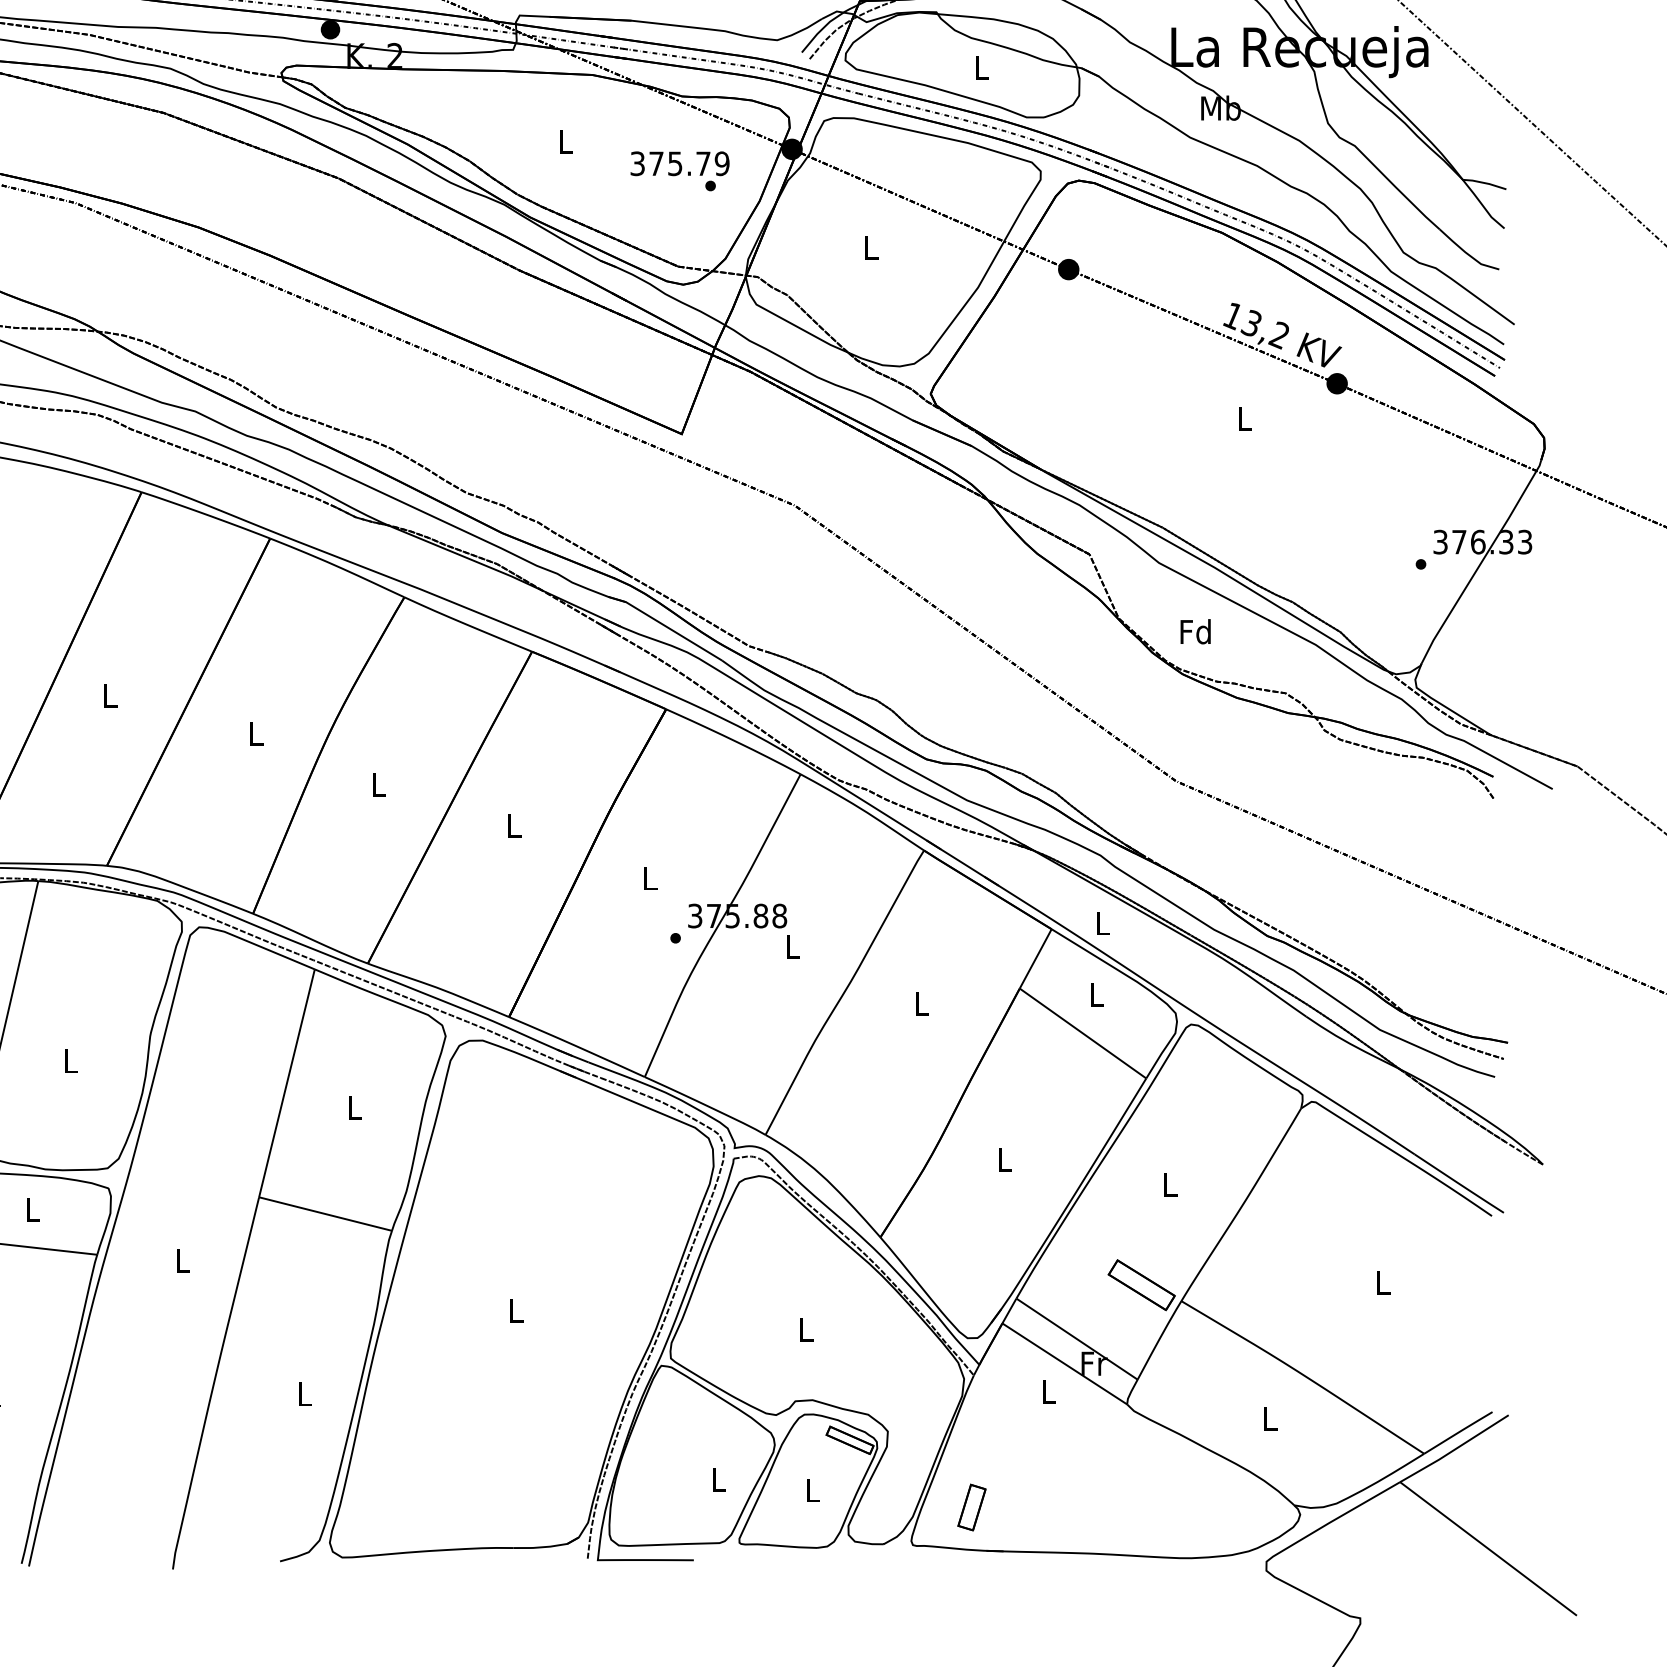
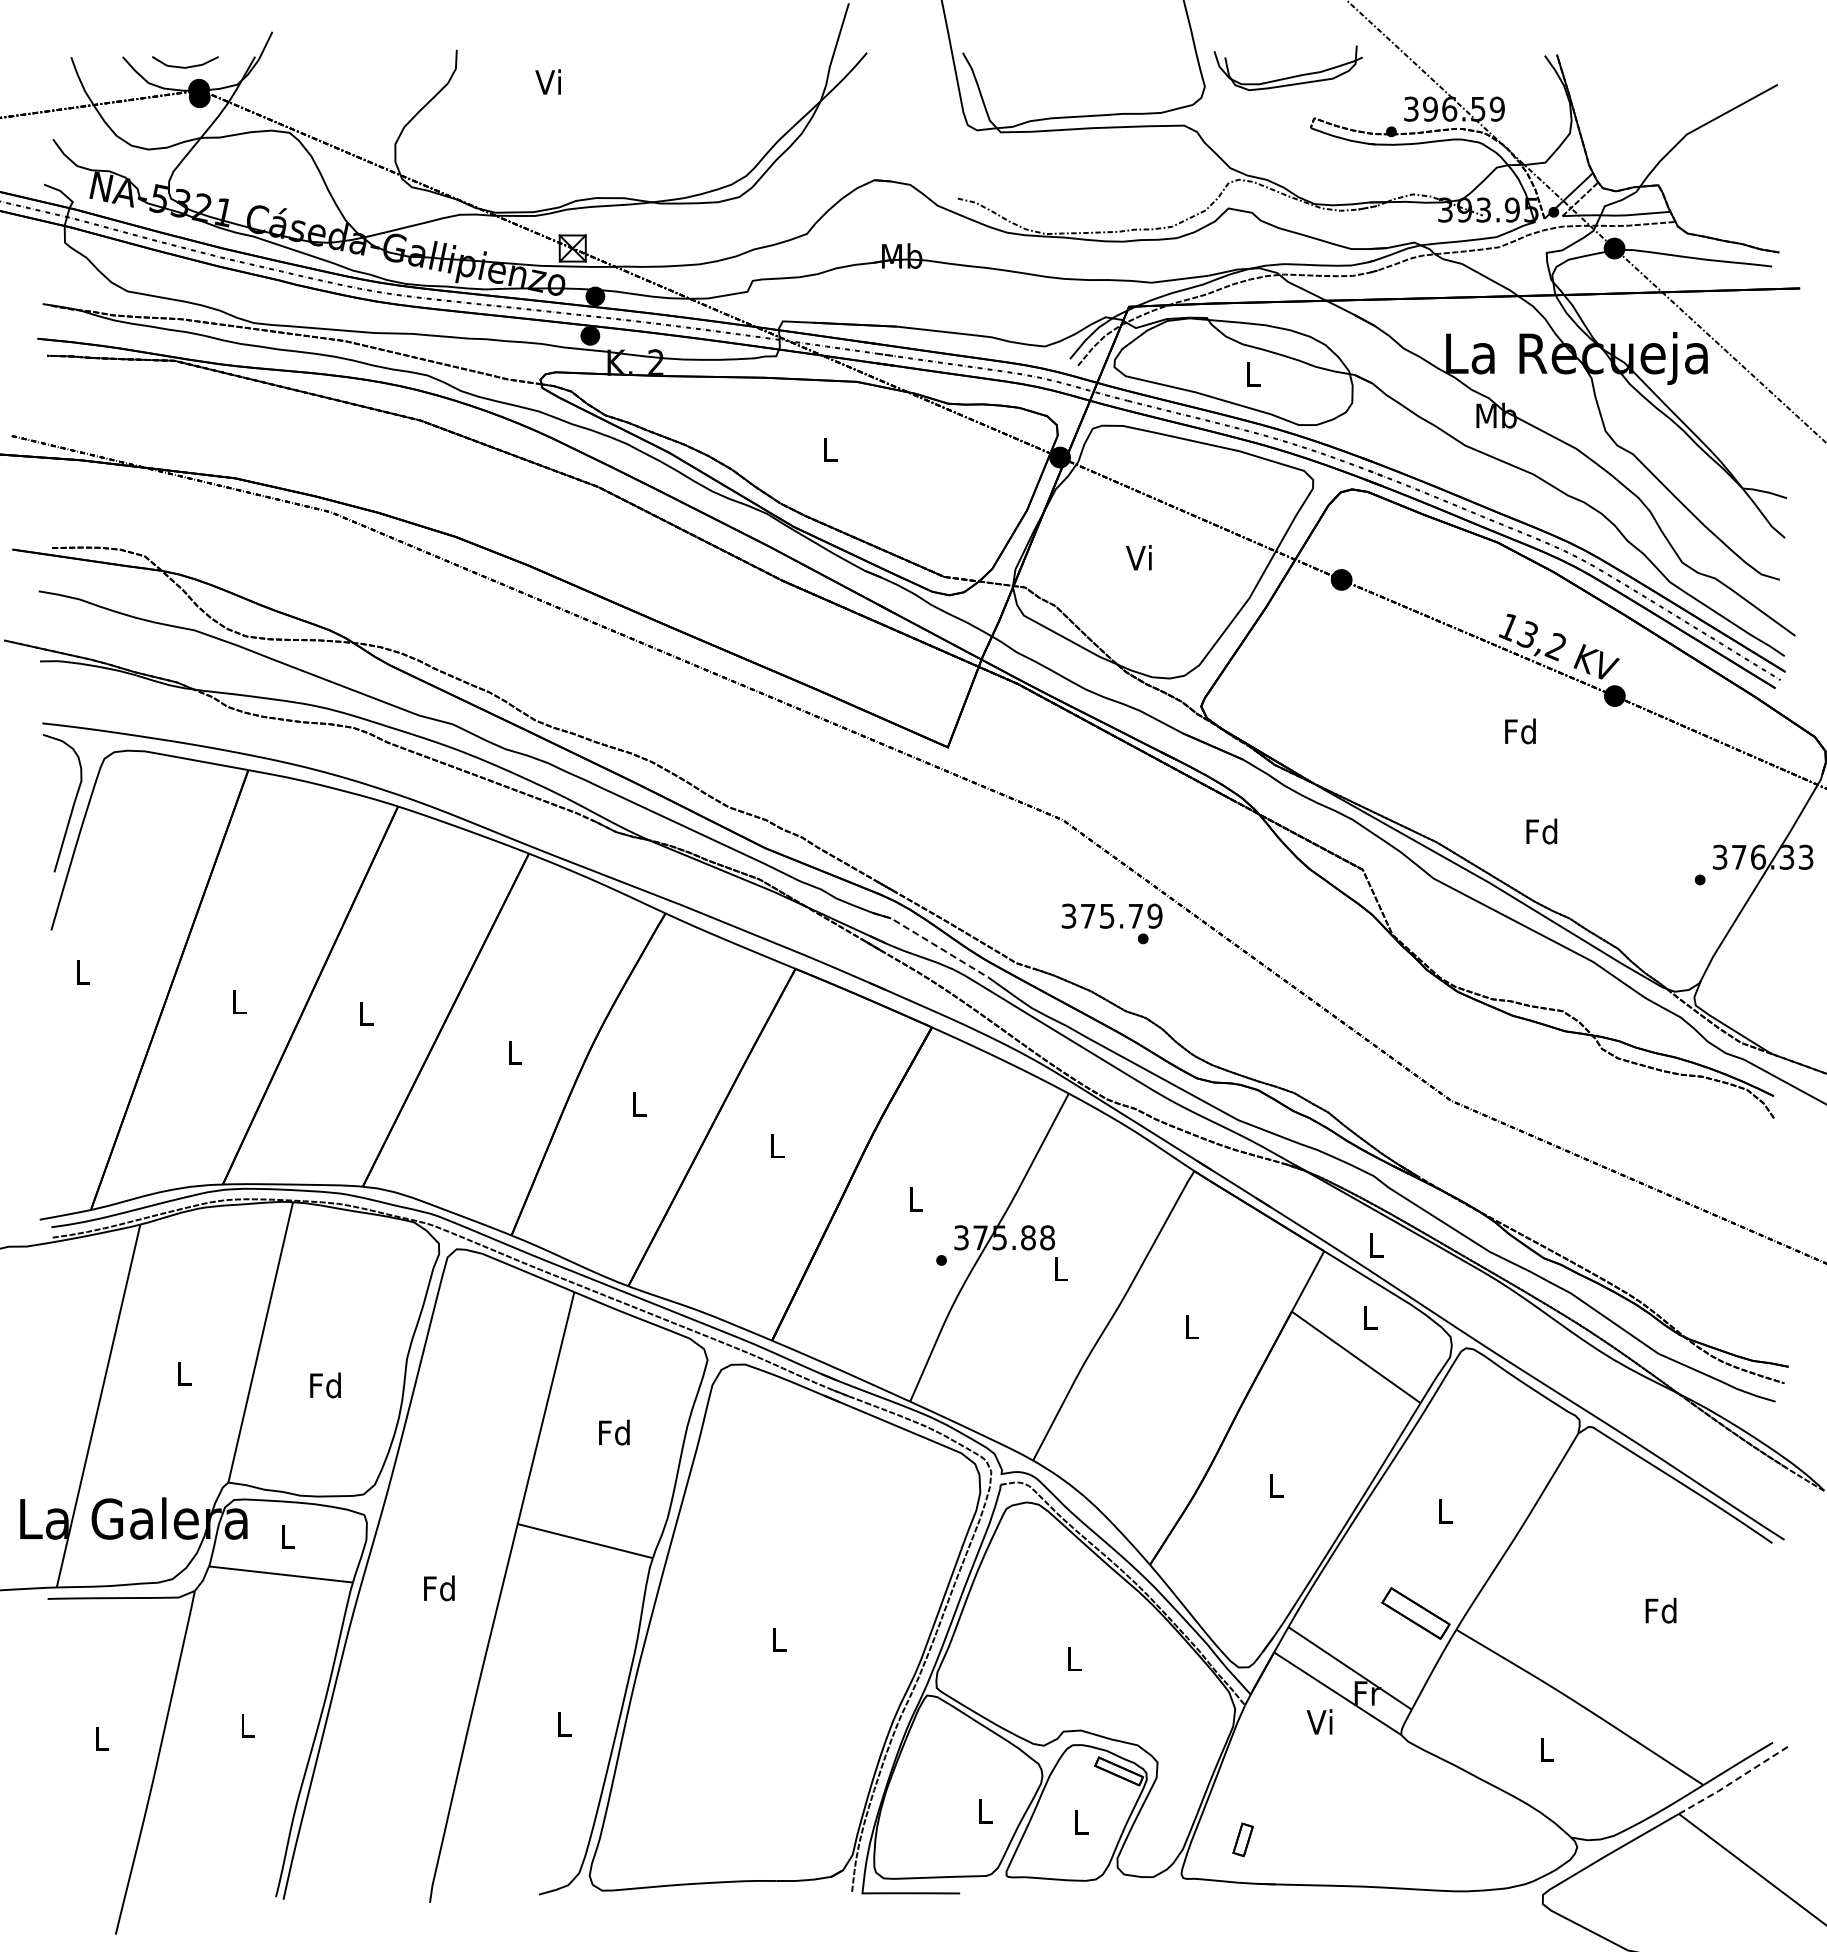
text: (679, 170) -> (1111, 923), moved
text: (869, 247) -> (1138, 557), L -> Vi
text: (1244, 418) -> (1520, 731), L -> Fd
line: (665, 626) -> (931, 943), solid -> dashed
text: (1195, 631) -> (1541, 831), moved
text: (70, 1061) -> (325, 1385), L -> Fd
text: (354, 1107) -> (614, 1432), L -> Fd
text: (182, 1260) -> (439, 1588), L -> Fd
text: (1382, 1282) -> (1660, 1610), L -> Fd
text: (1046, 1391) -> (1319, 1721), L -> Vi
line: (1454, 1449) -> (1734, 1780), solid -> dashed
part: (971, 1507) -> (1242, 1839), size x0.7

